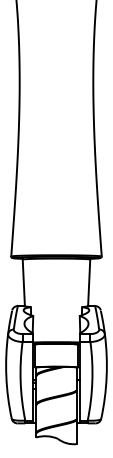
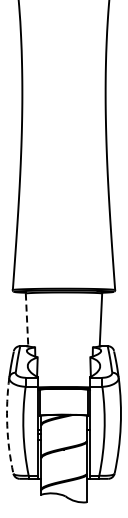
line: (24, 283) -> (27, 320), solid -> dashed
arc: (6, 376) -> (7, 425), solid -> dashed

